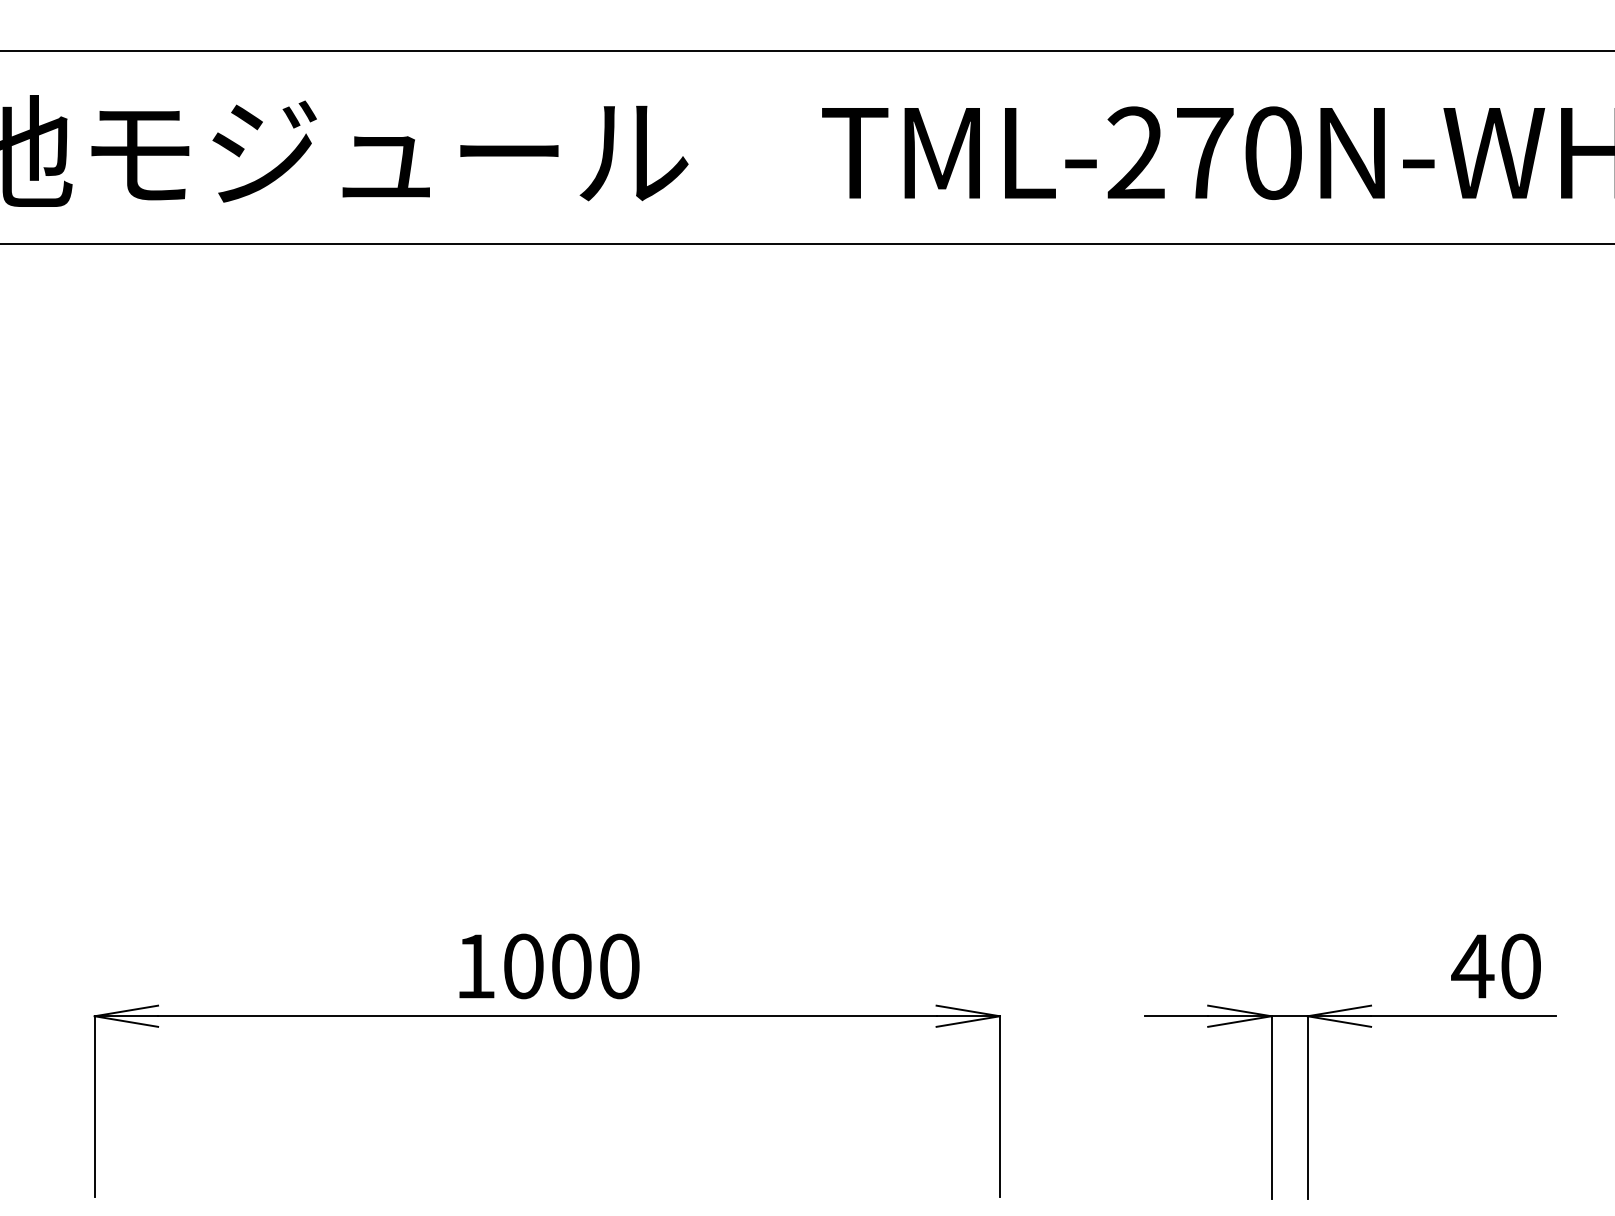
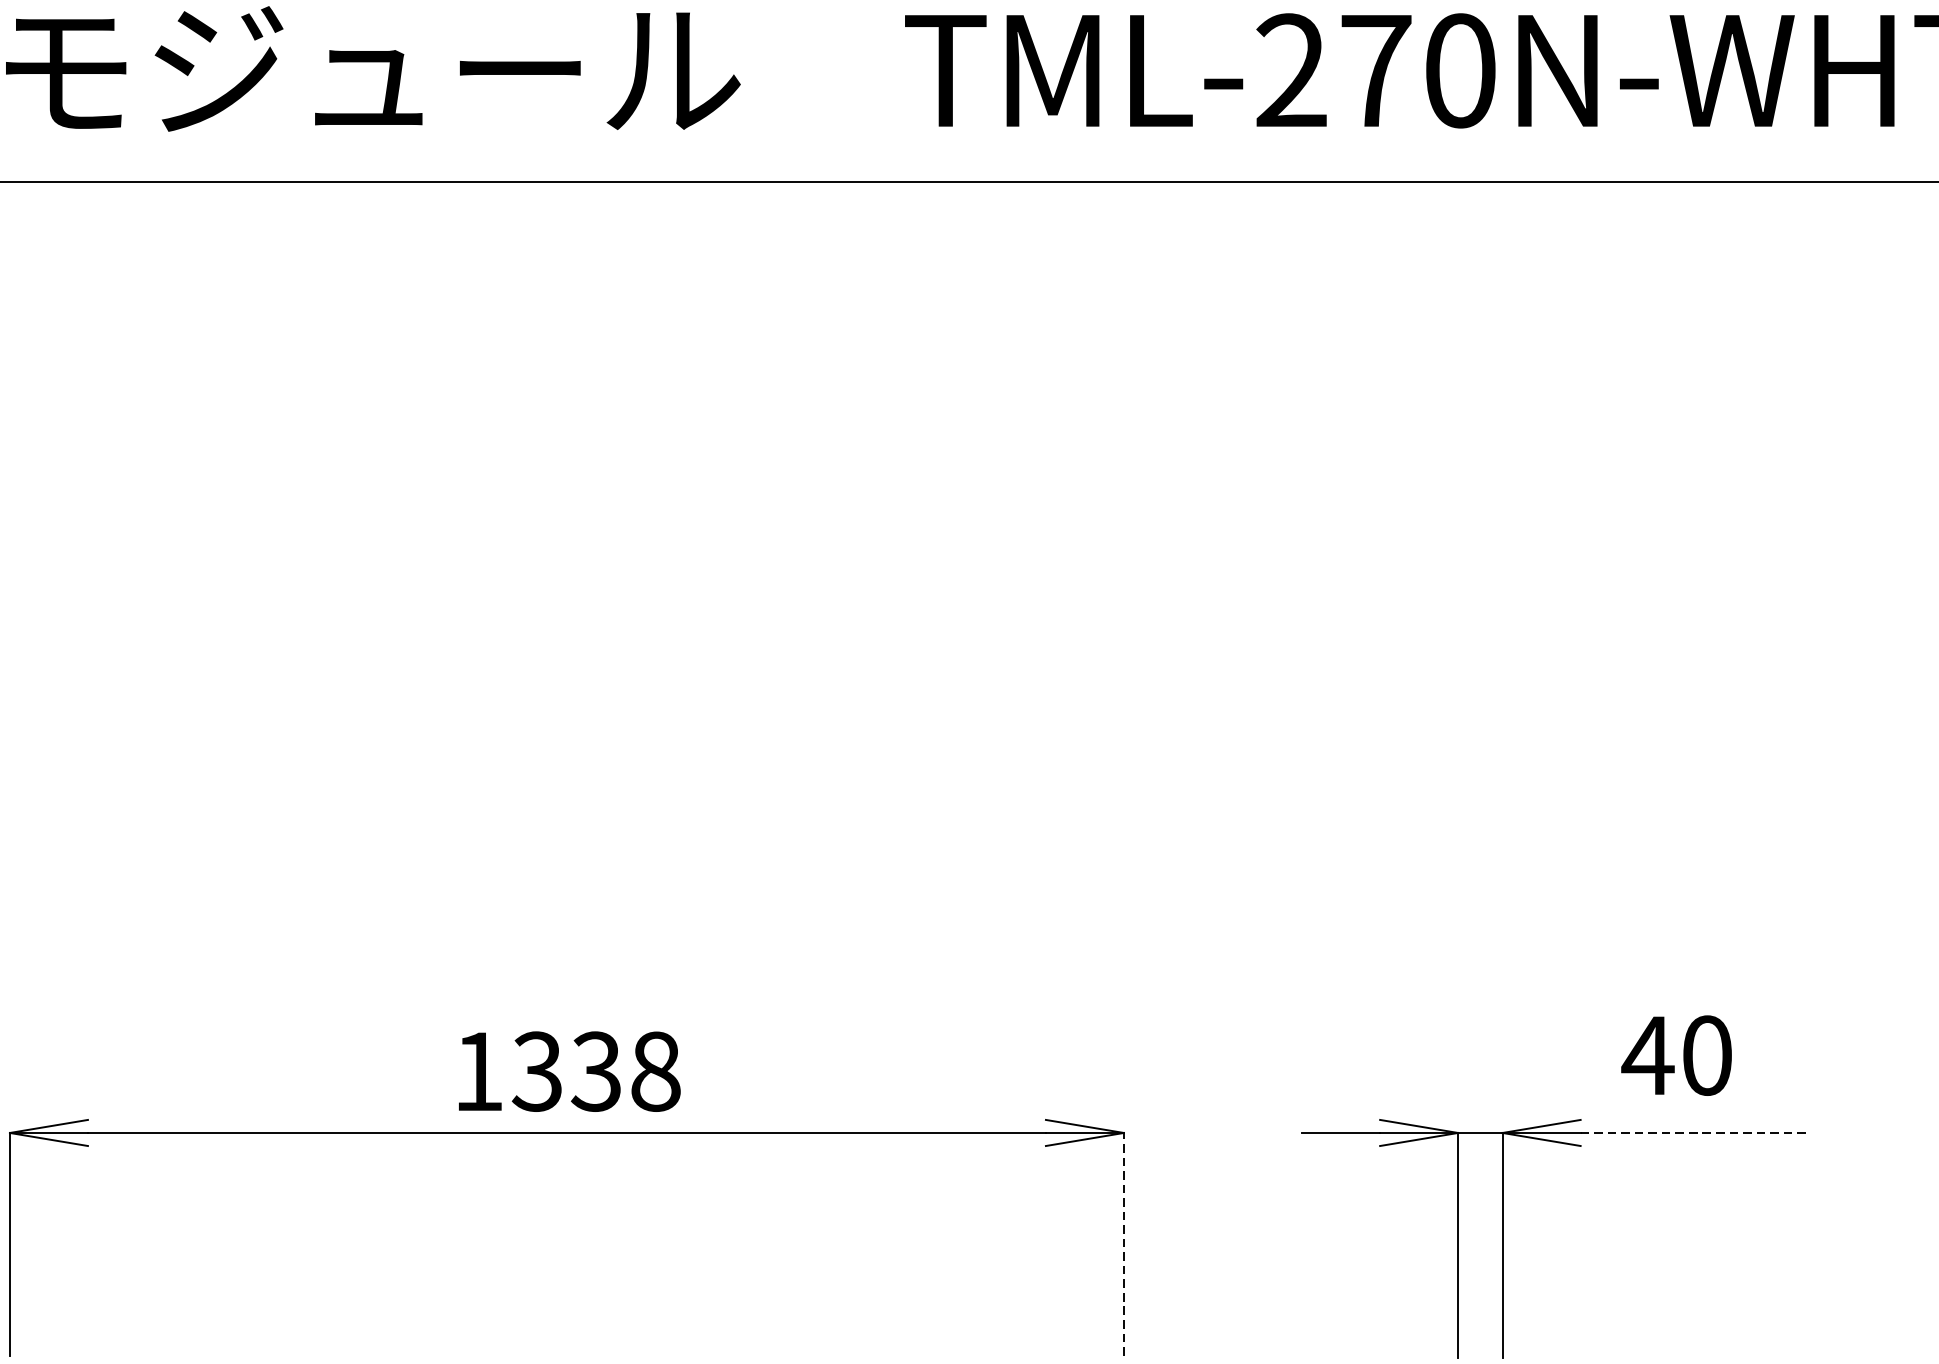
text: (570, 966) -> (595, 1071), 1000 -> 1338
text: (1495, 966) -> (1675, 1055), moved
line: (1463, 1016) -> (1694, 1133), solid -> dashed
line: (999, 1106) -> (1123, 1244), solid -> dashed

